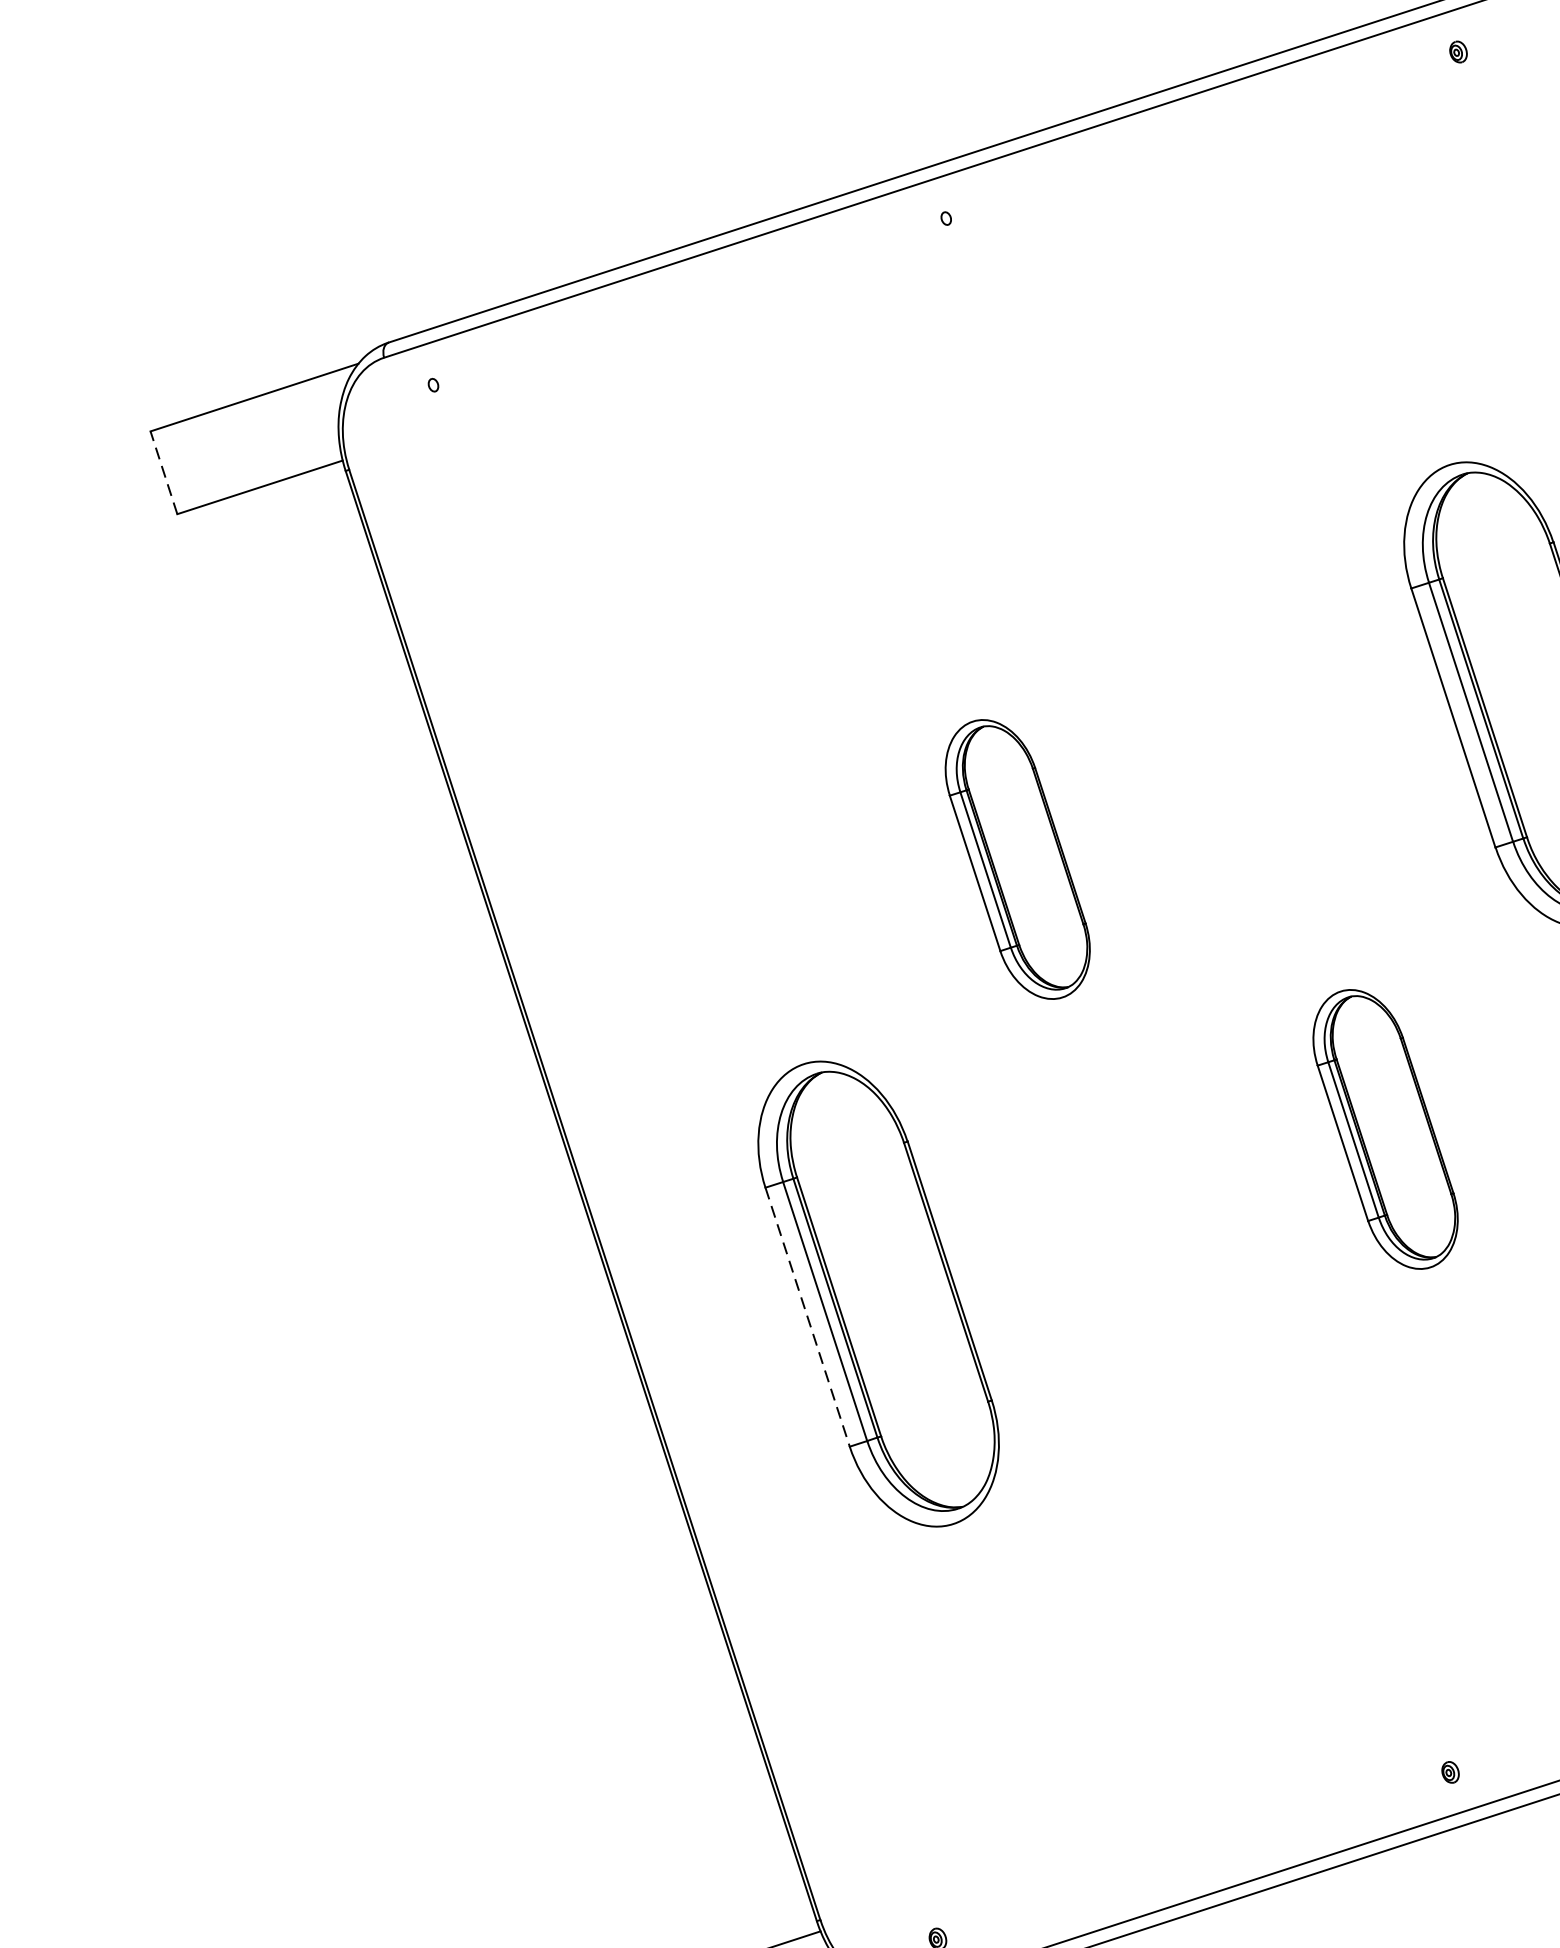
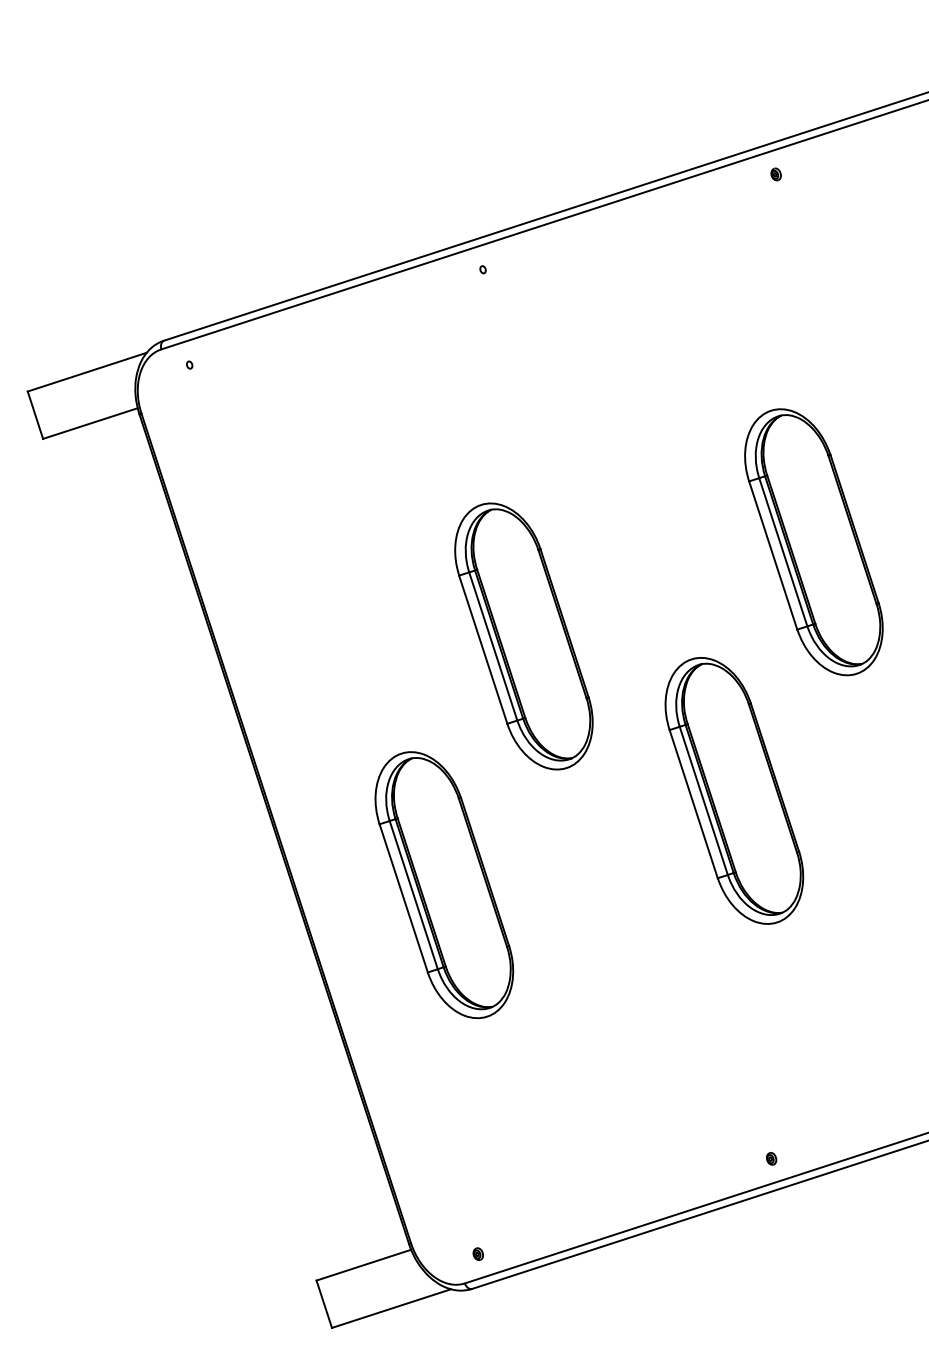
line: (164, 473) -> (35, 415), dashed -> solid
part: (1016, 859) -> (523, 636), size x1.67
part: (1385, 1128) -> (734, 790), size x1.67
line: (807, 1317) -> (403, 898), dashed -> solid

